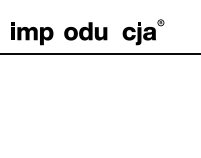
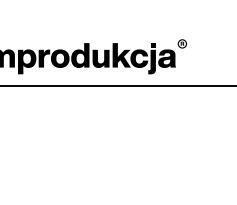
fill: (116, 31) -> (122, 55), added
fill: (59, 33) -> (44, 58), added

